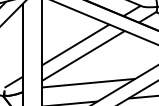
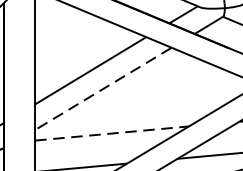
line: (82, 56) -> (102, 89), solid -> dashed
line: (88, 83) -> (111, 134), solid -> dashed

